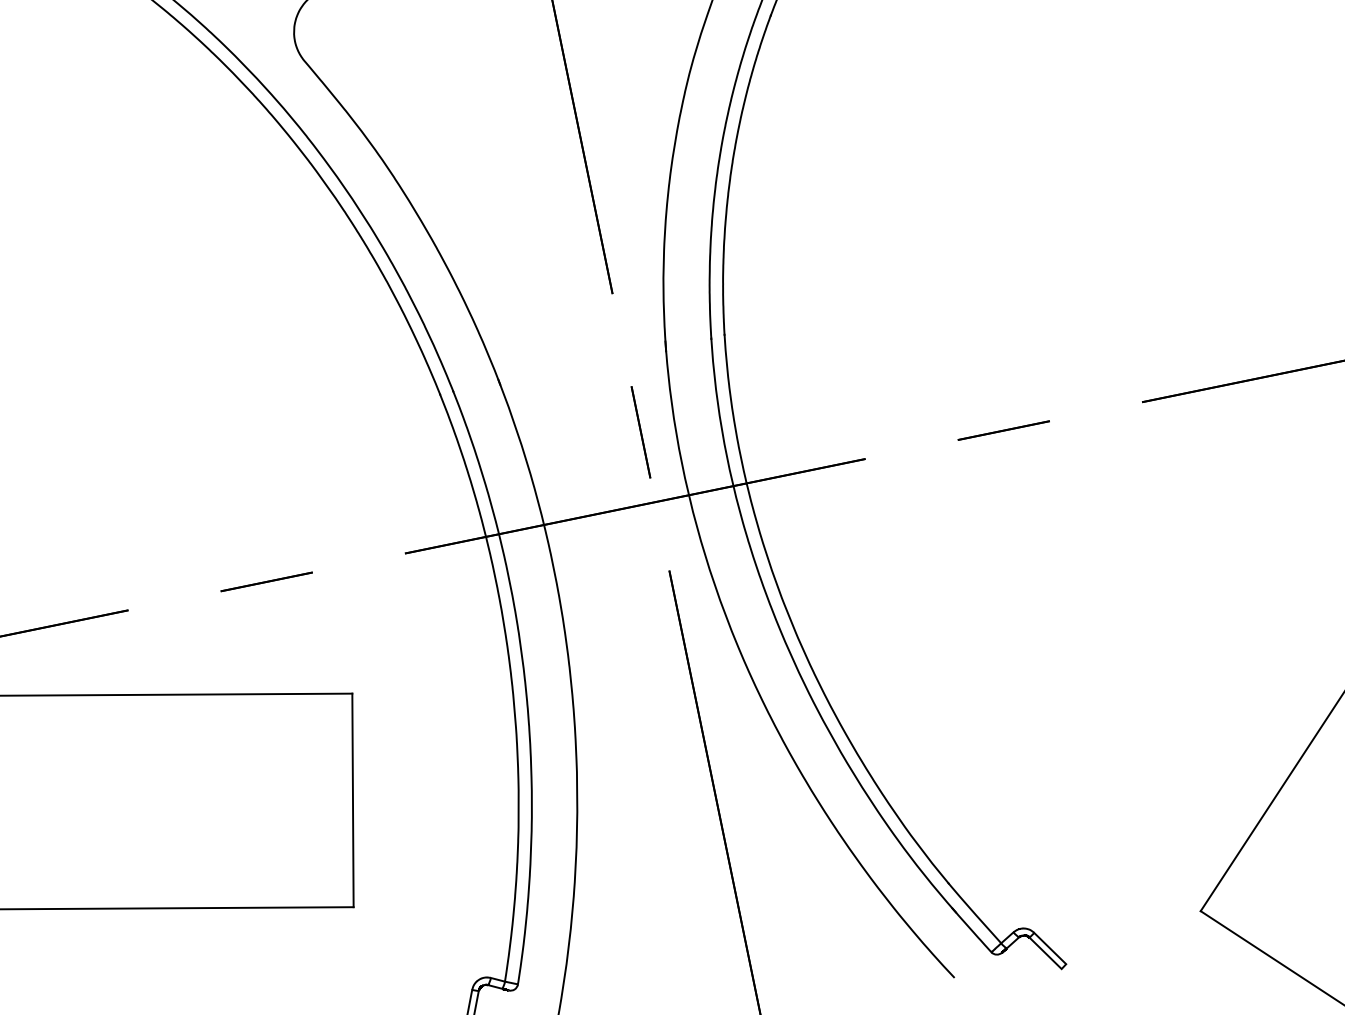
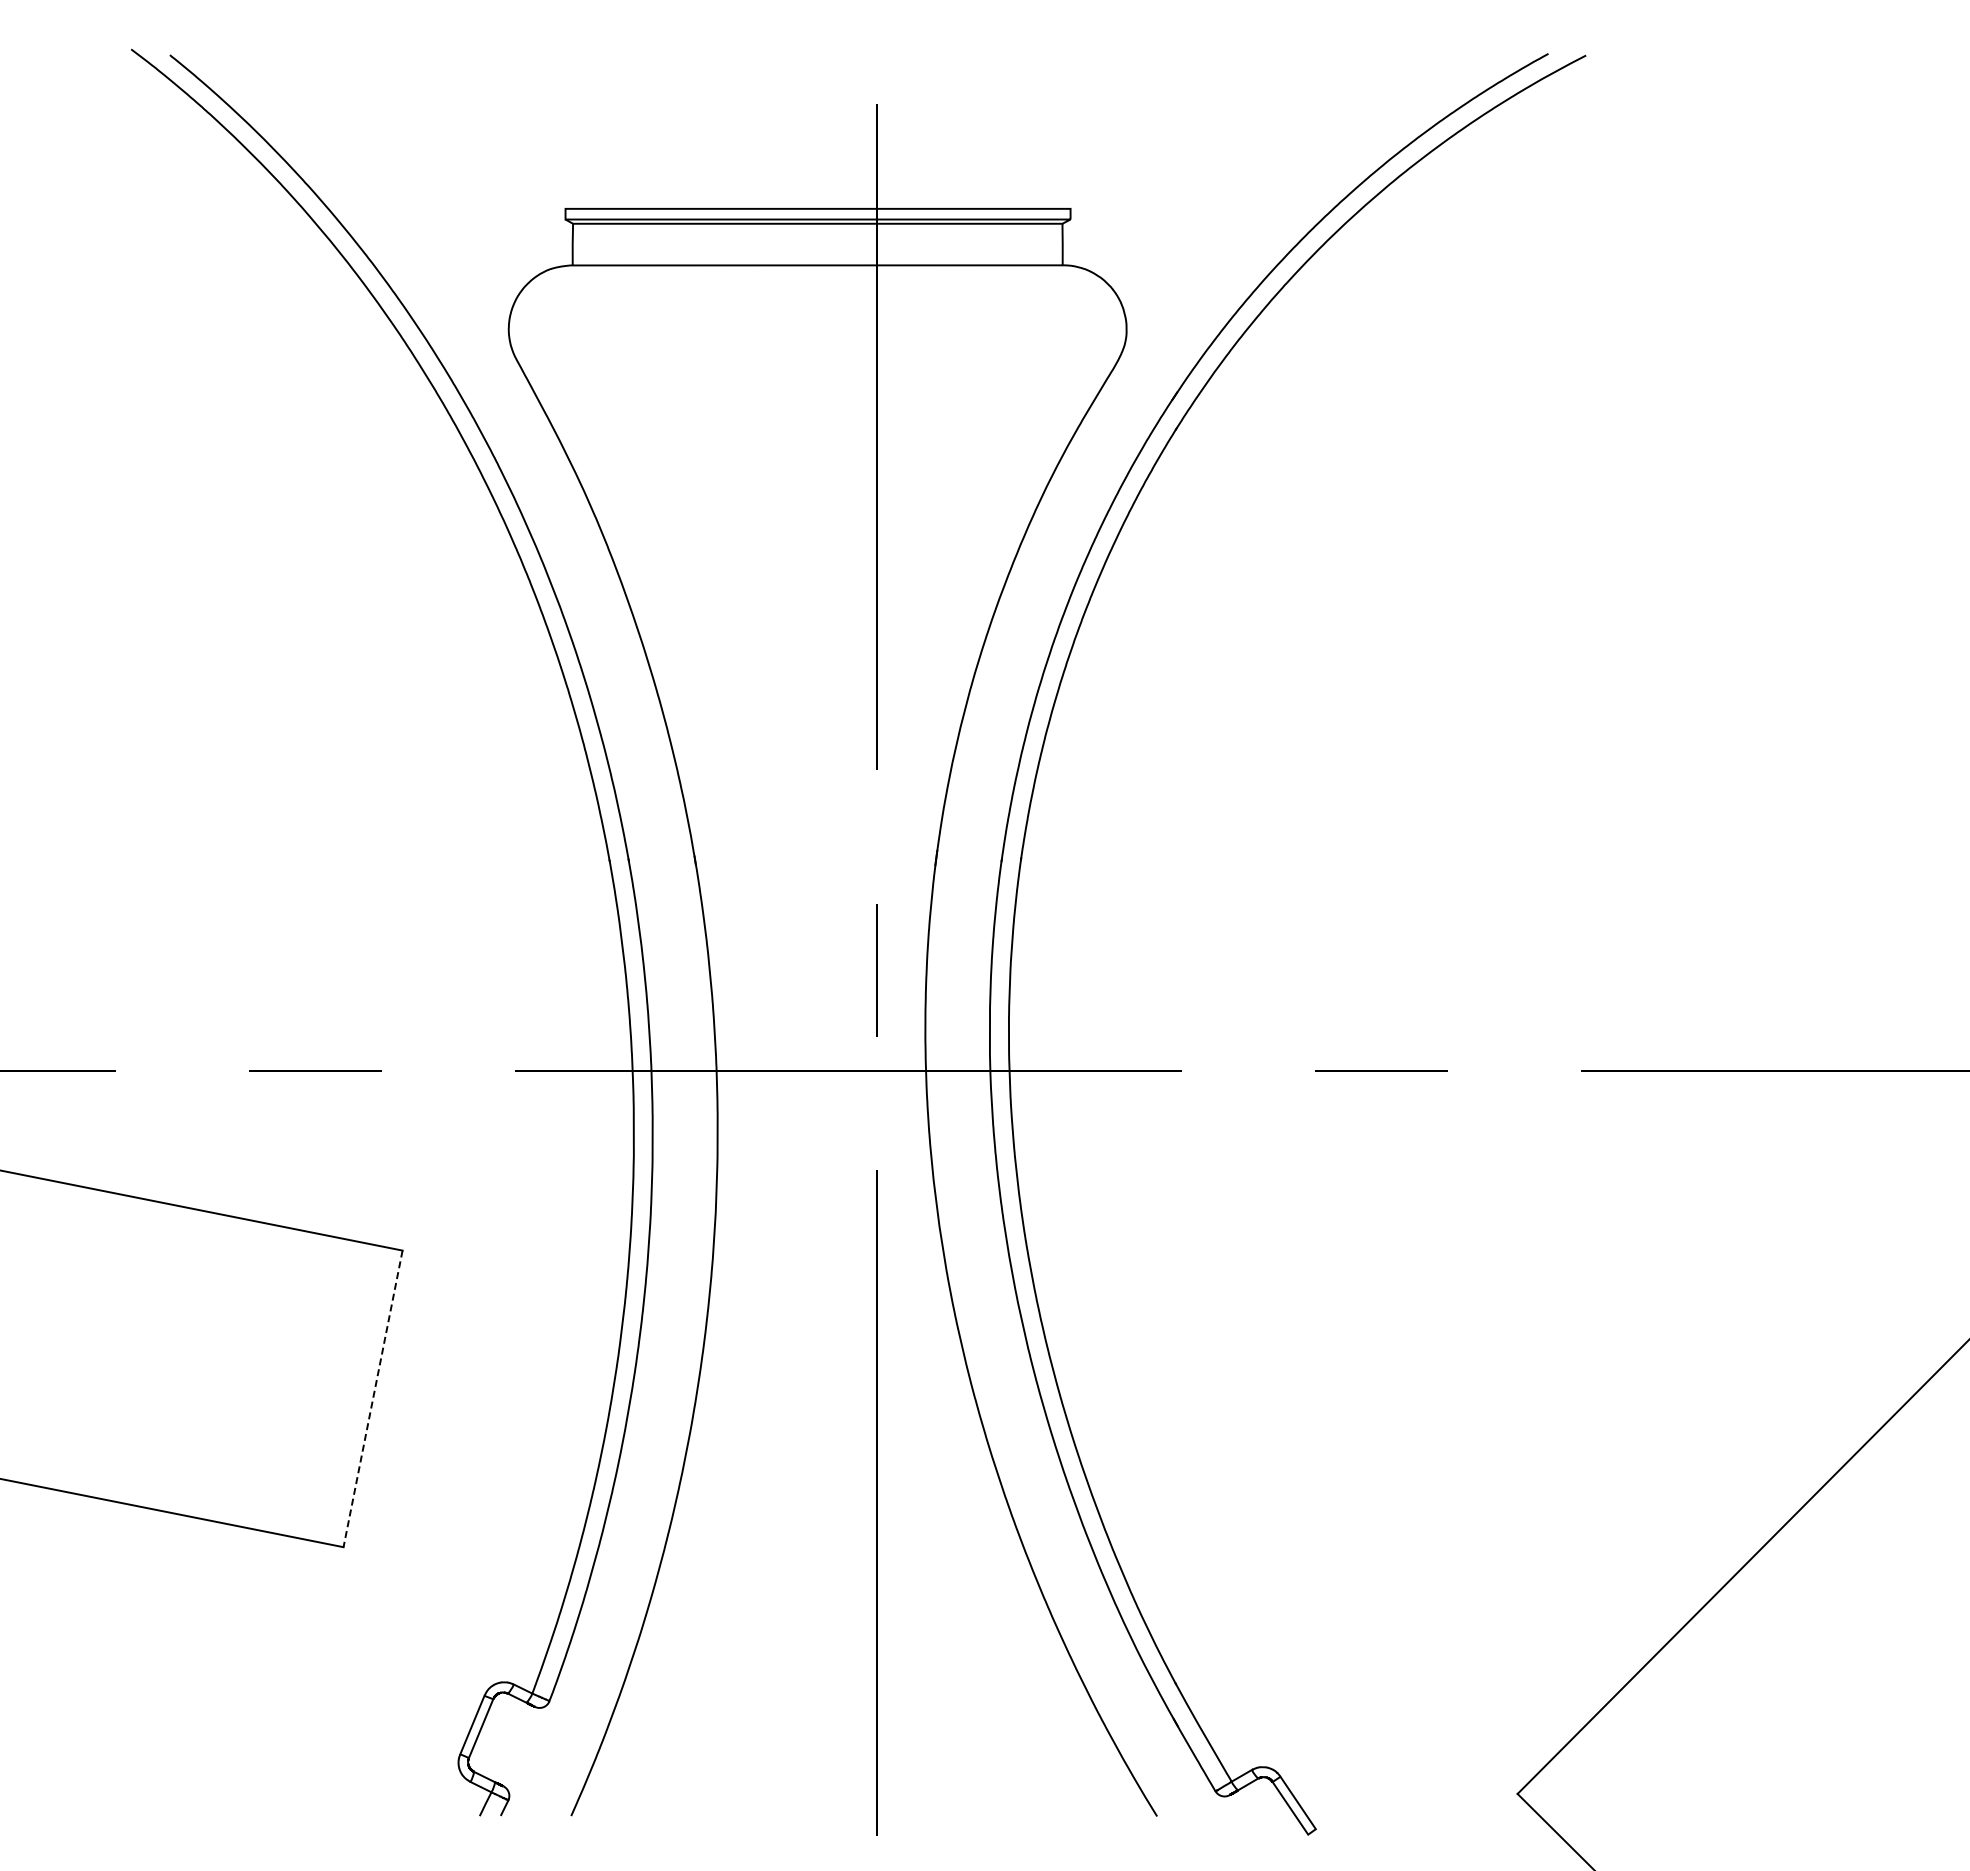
line: (352, 800) -> (372, 1399), solid -> dashed

